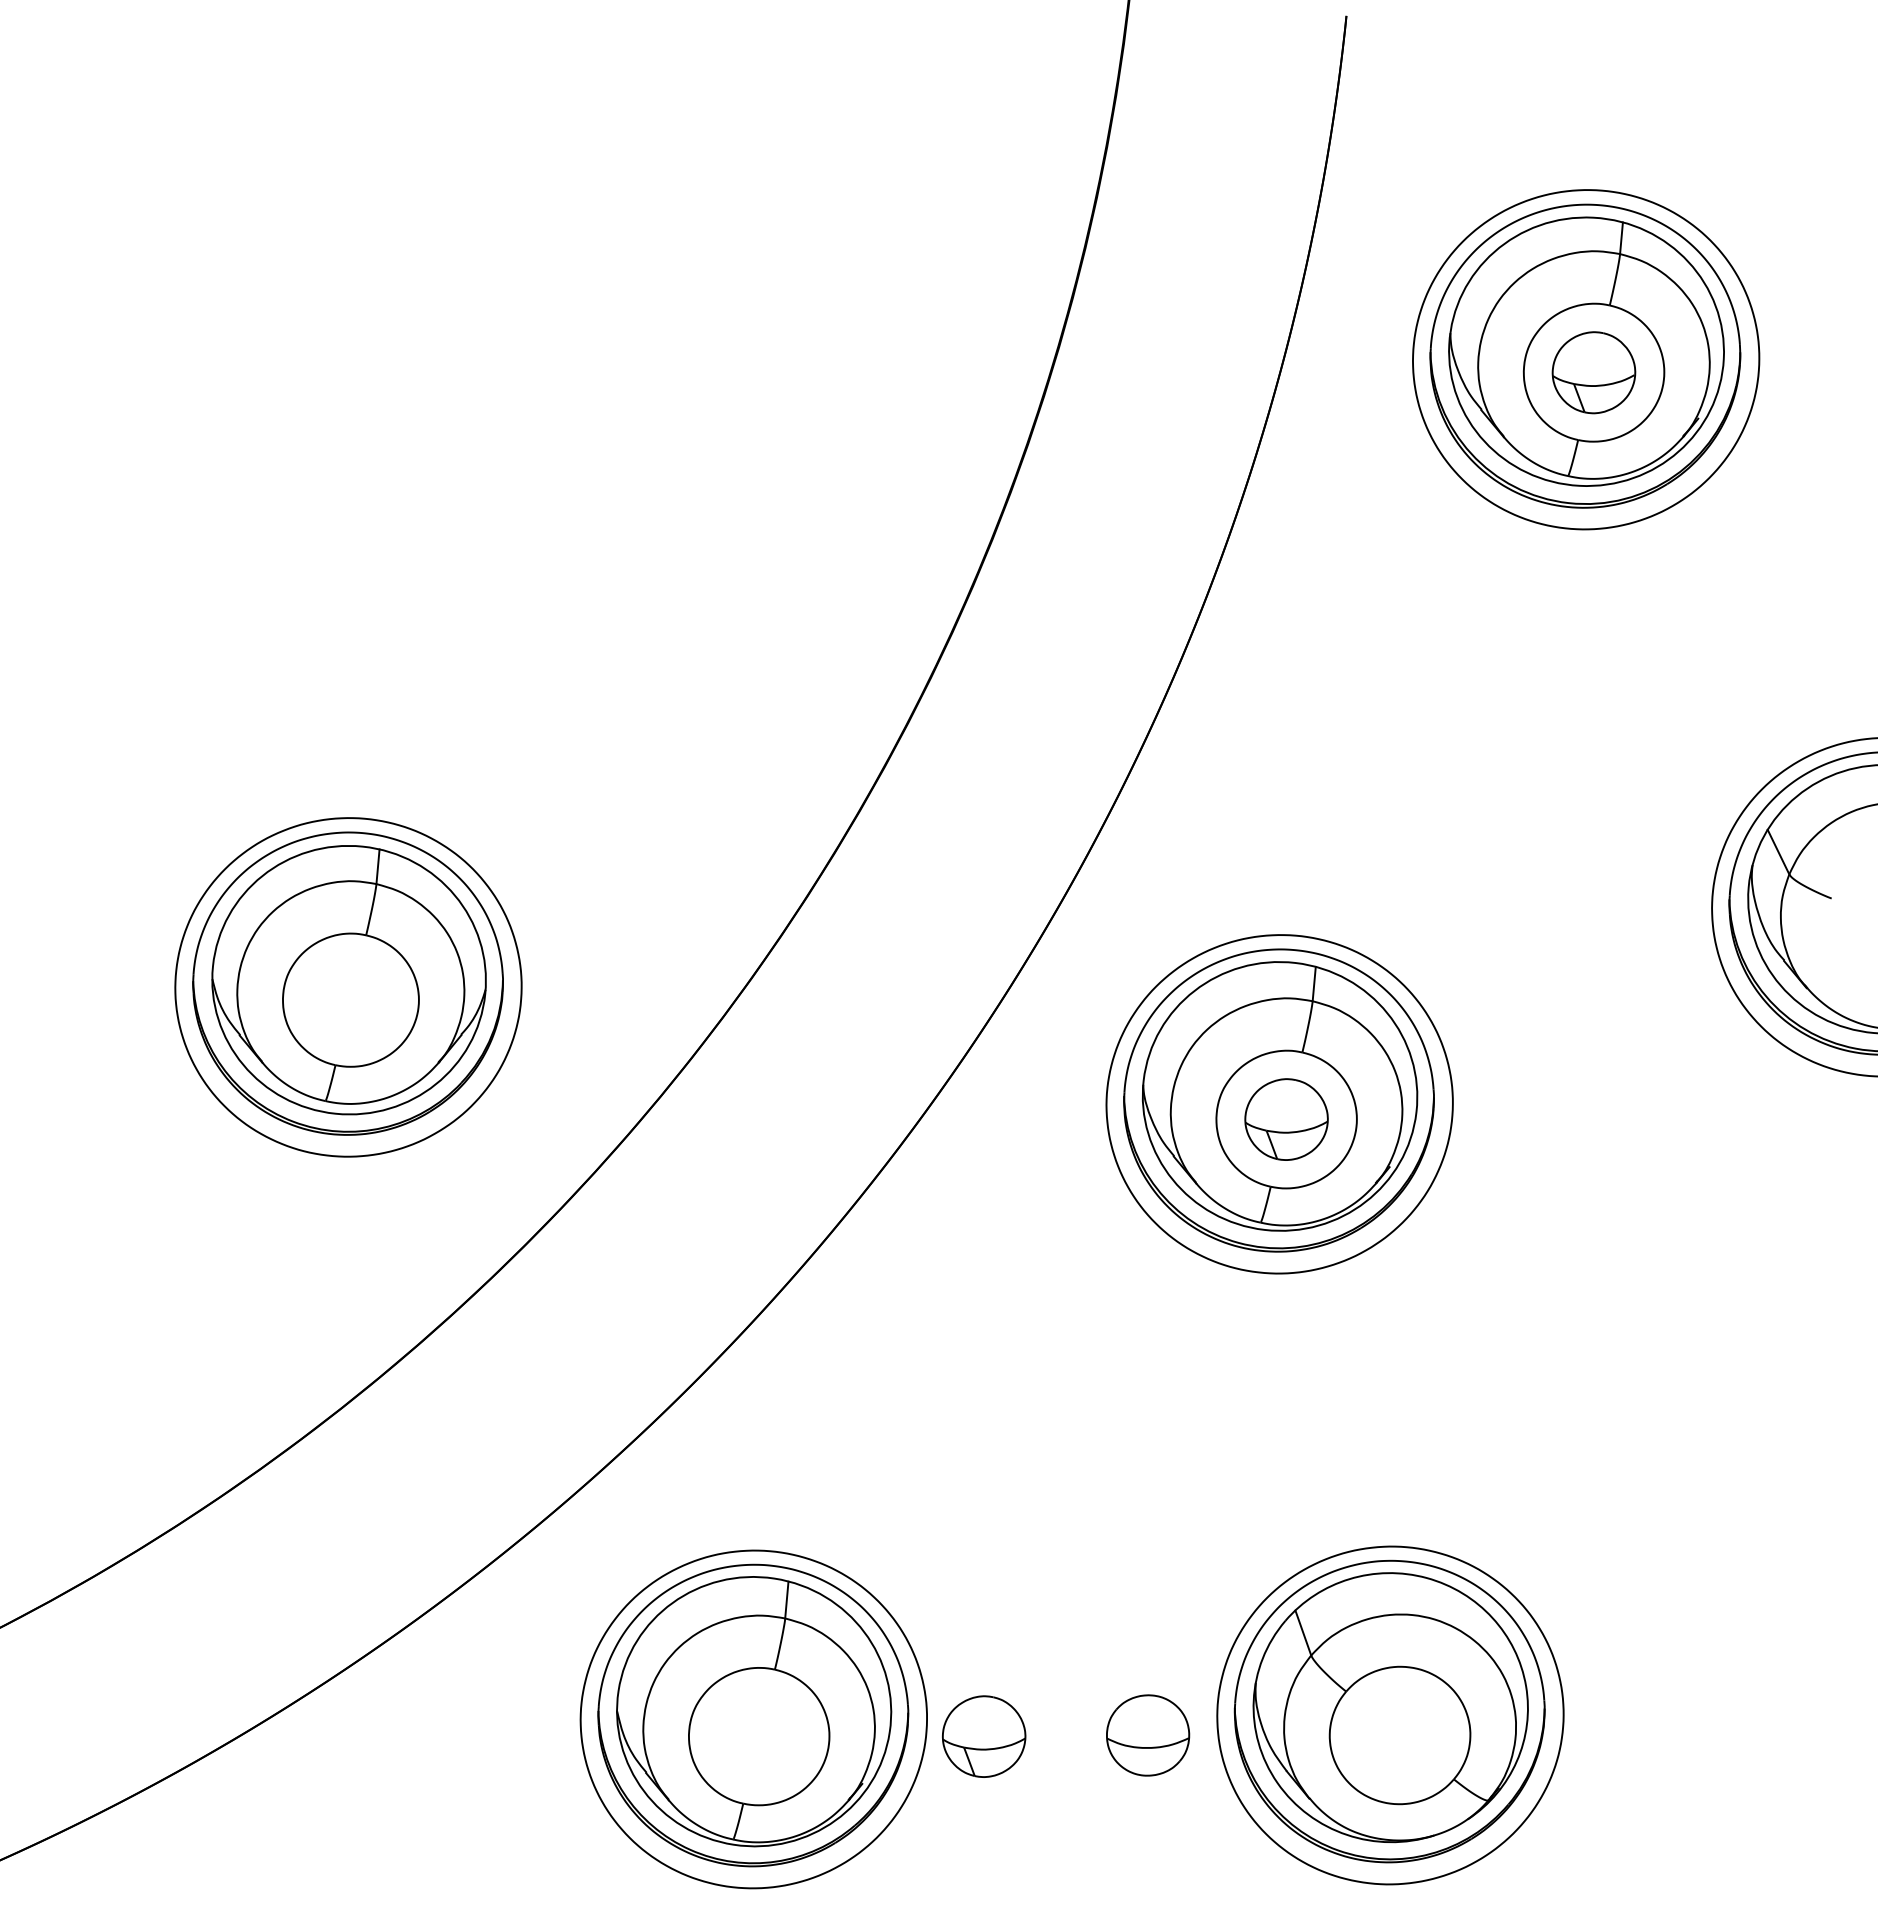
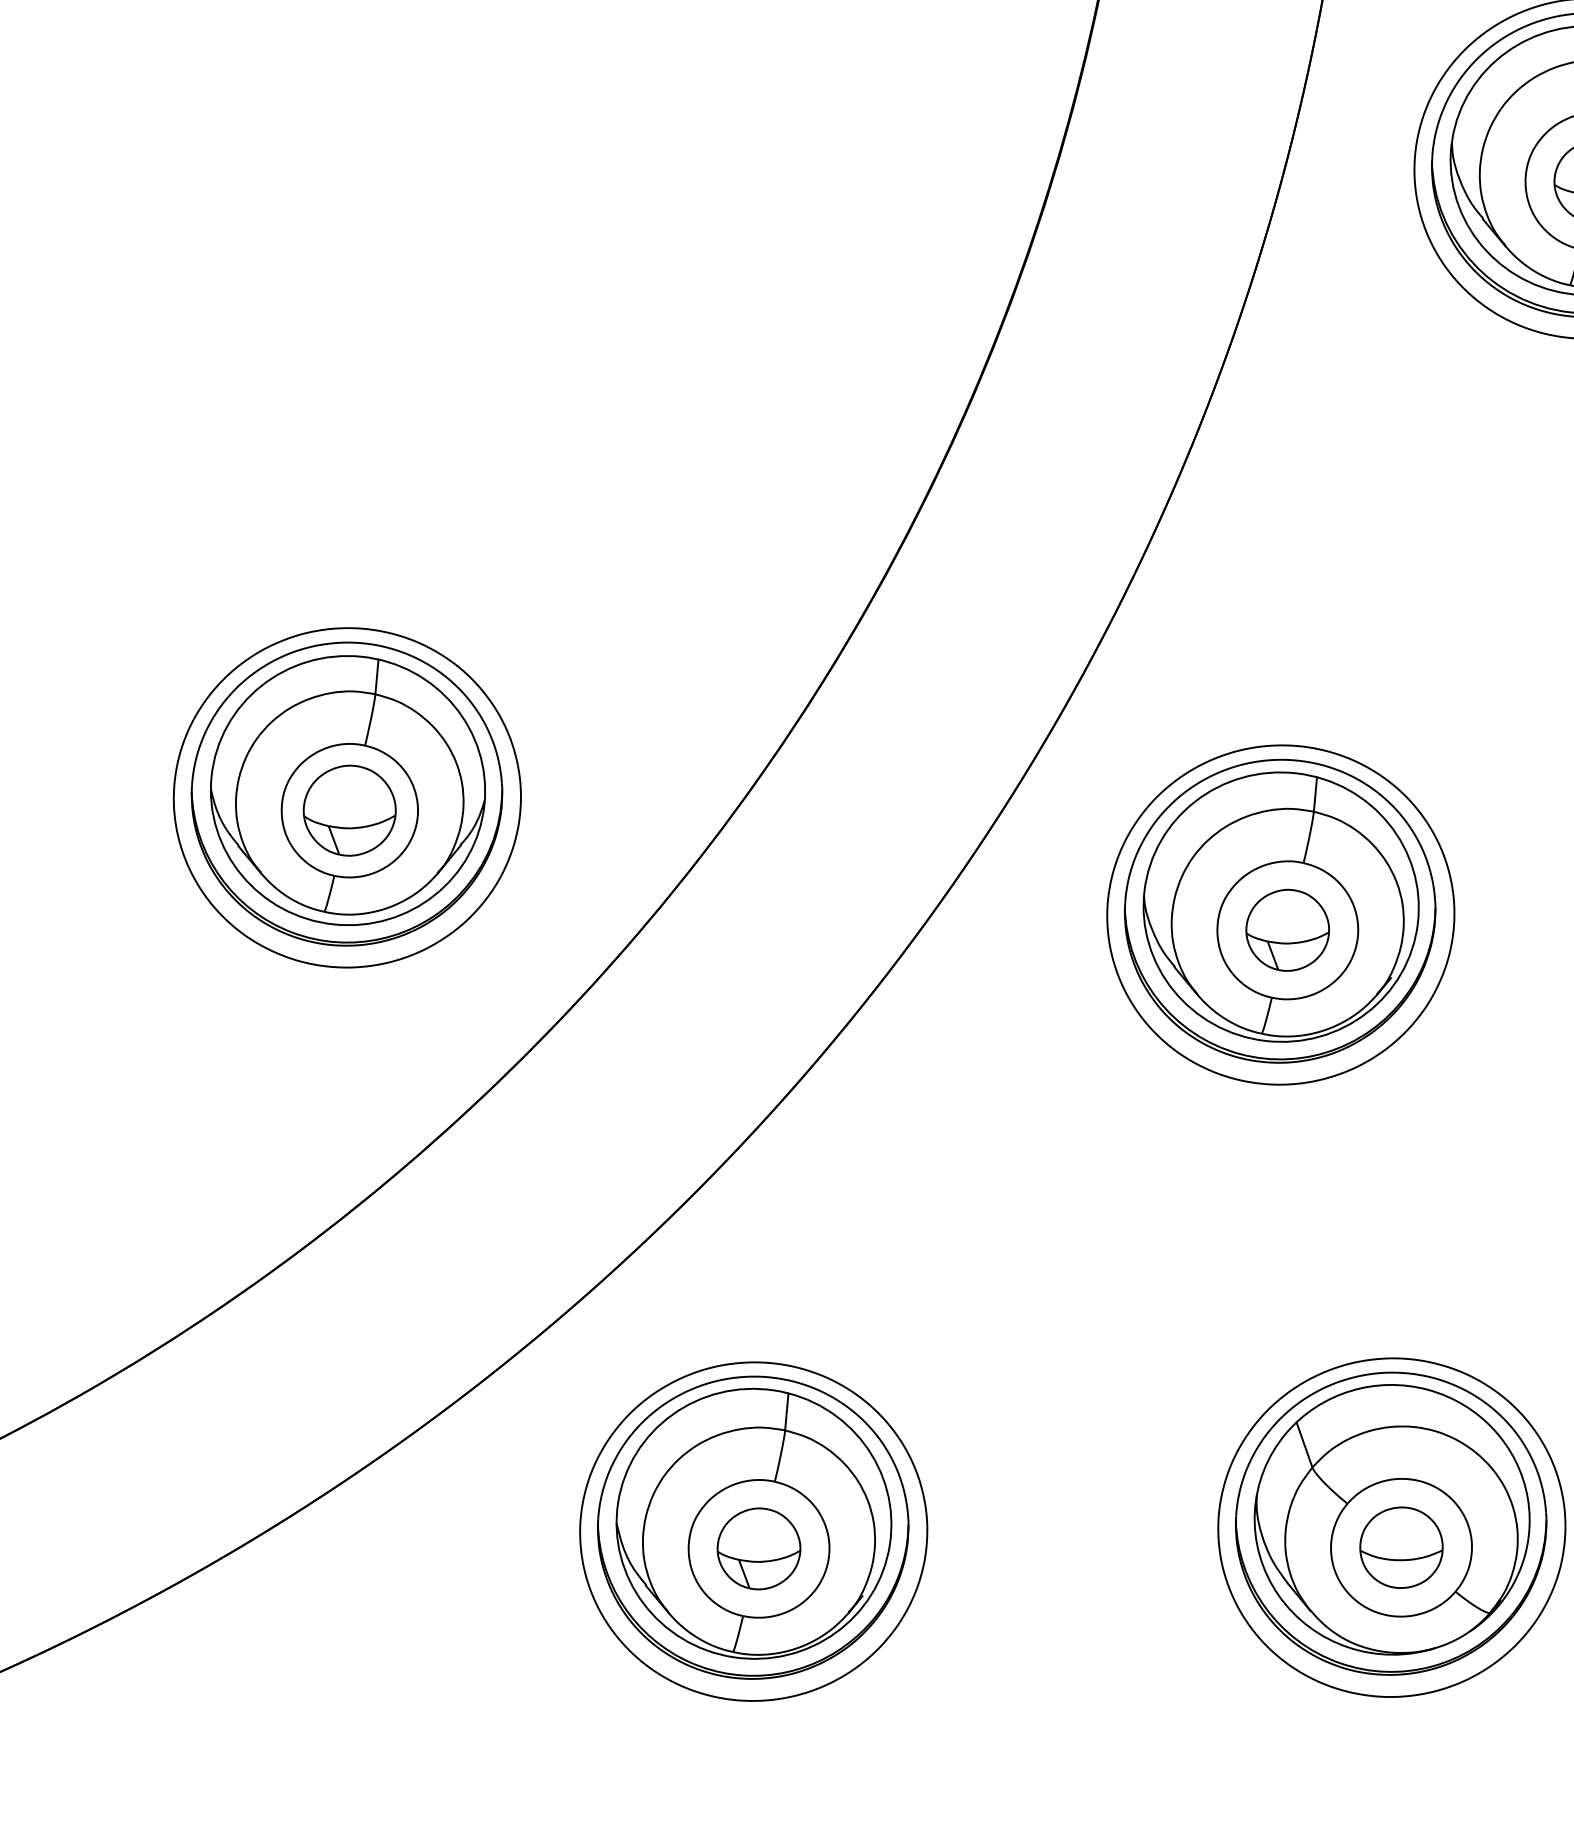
part: (350, 1000) -> (349, 810), added
part: (1148, 1735) -> (1401, 1547), moved
part: (984, 1736) -> (759, 1548), moved

